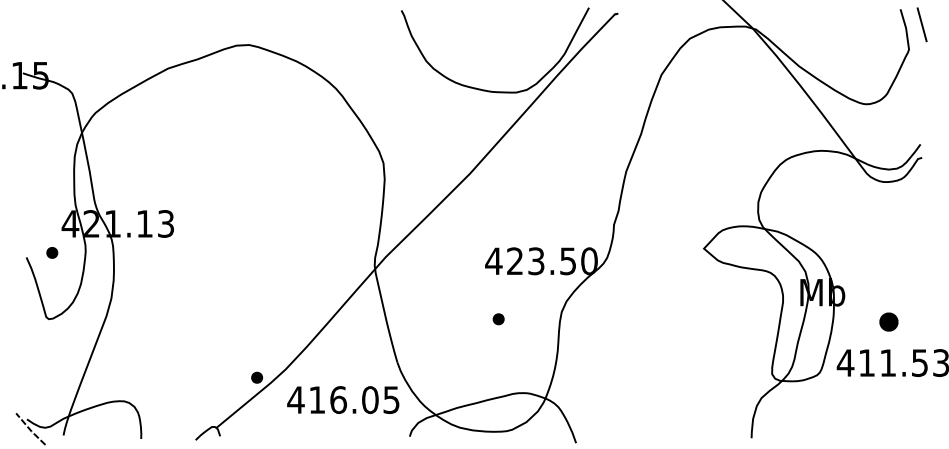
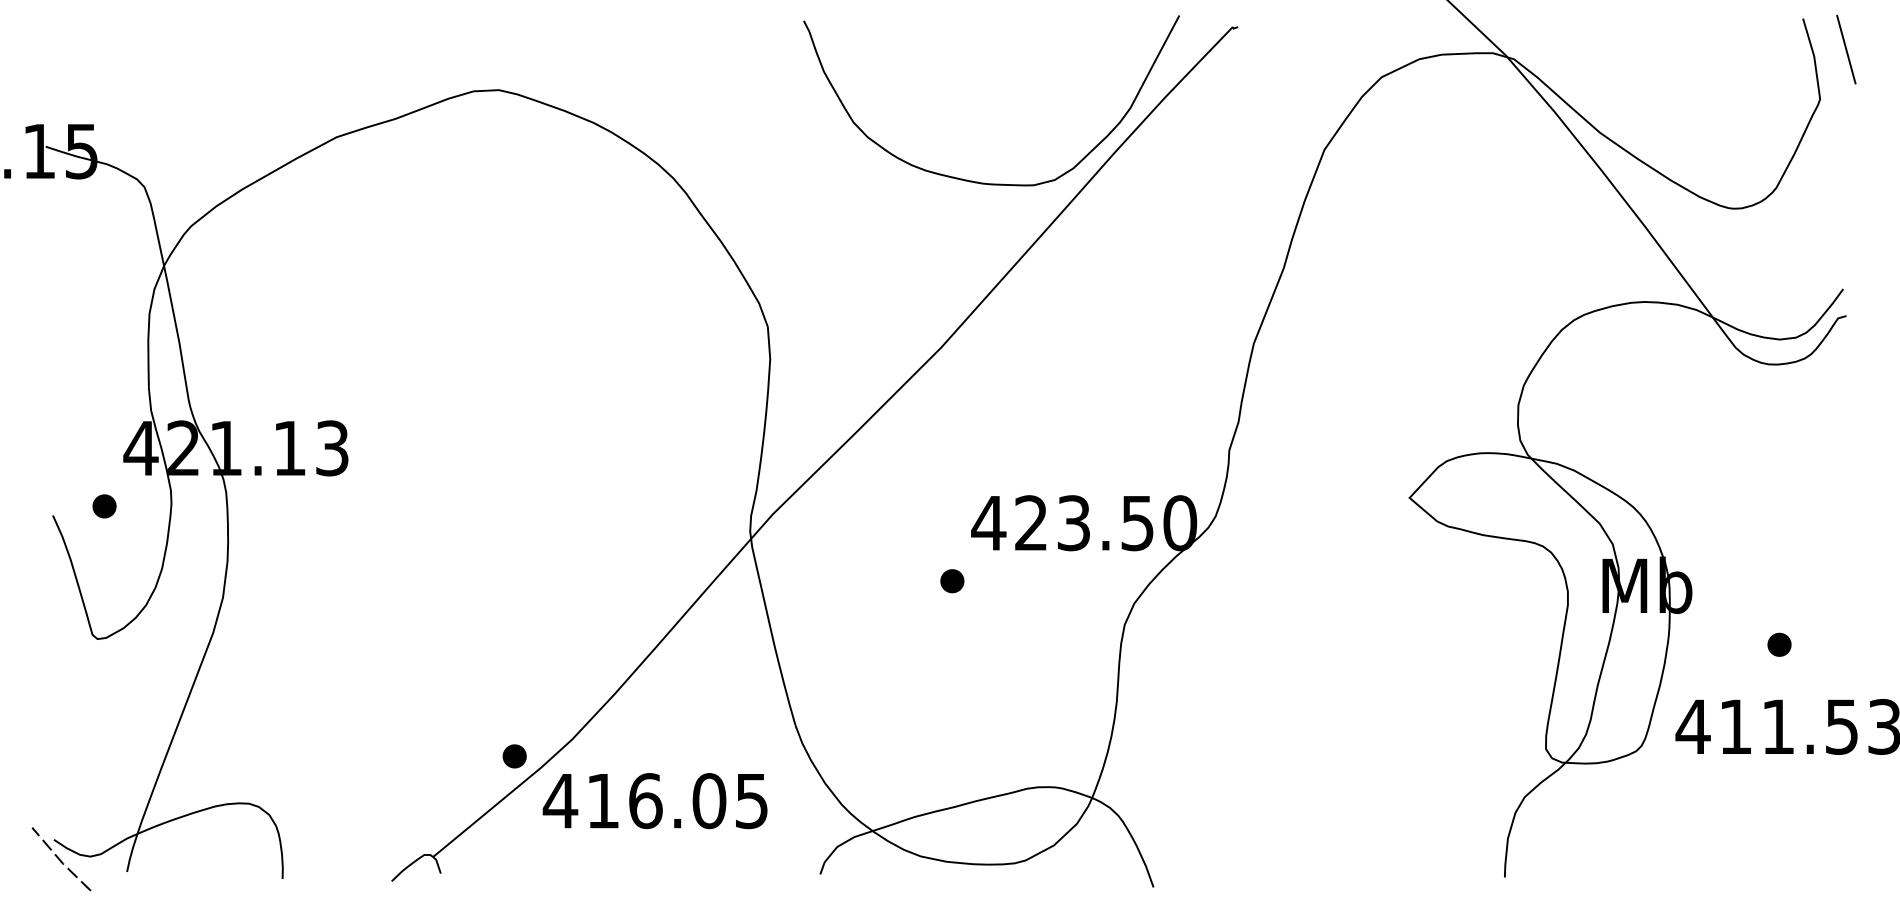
part: (498, 319) -> (952, 581), moved
part: (888, 321) -> (1778, 643), size x0.62
text: (343, 399) -> (655, 799), moved

